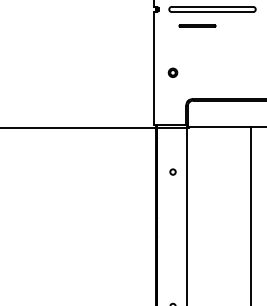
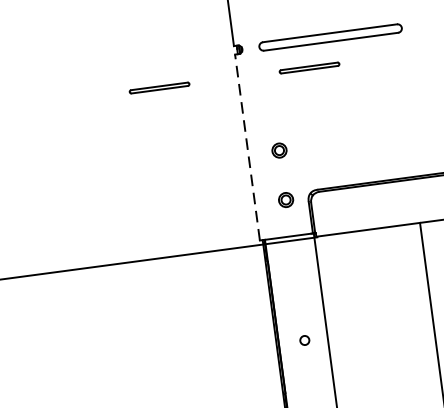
line: (106, 25) -> (159, 87), added
line: (154, 67) -> (247, 145), solid -> dashed
part: (172, 102) -> (285, 199), added
circle: (172, 171) -> (303, 339), moved

